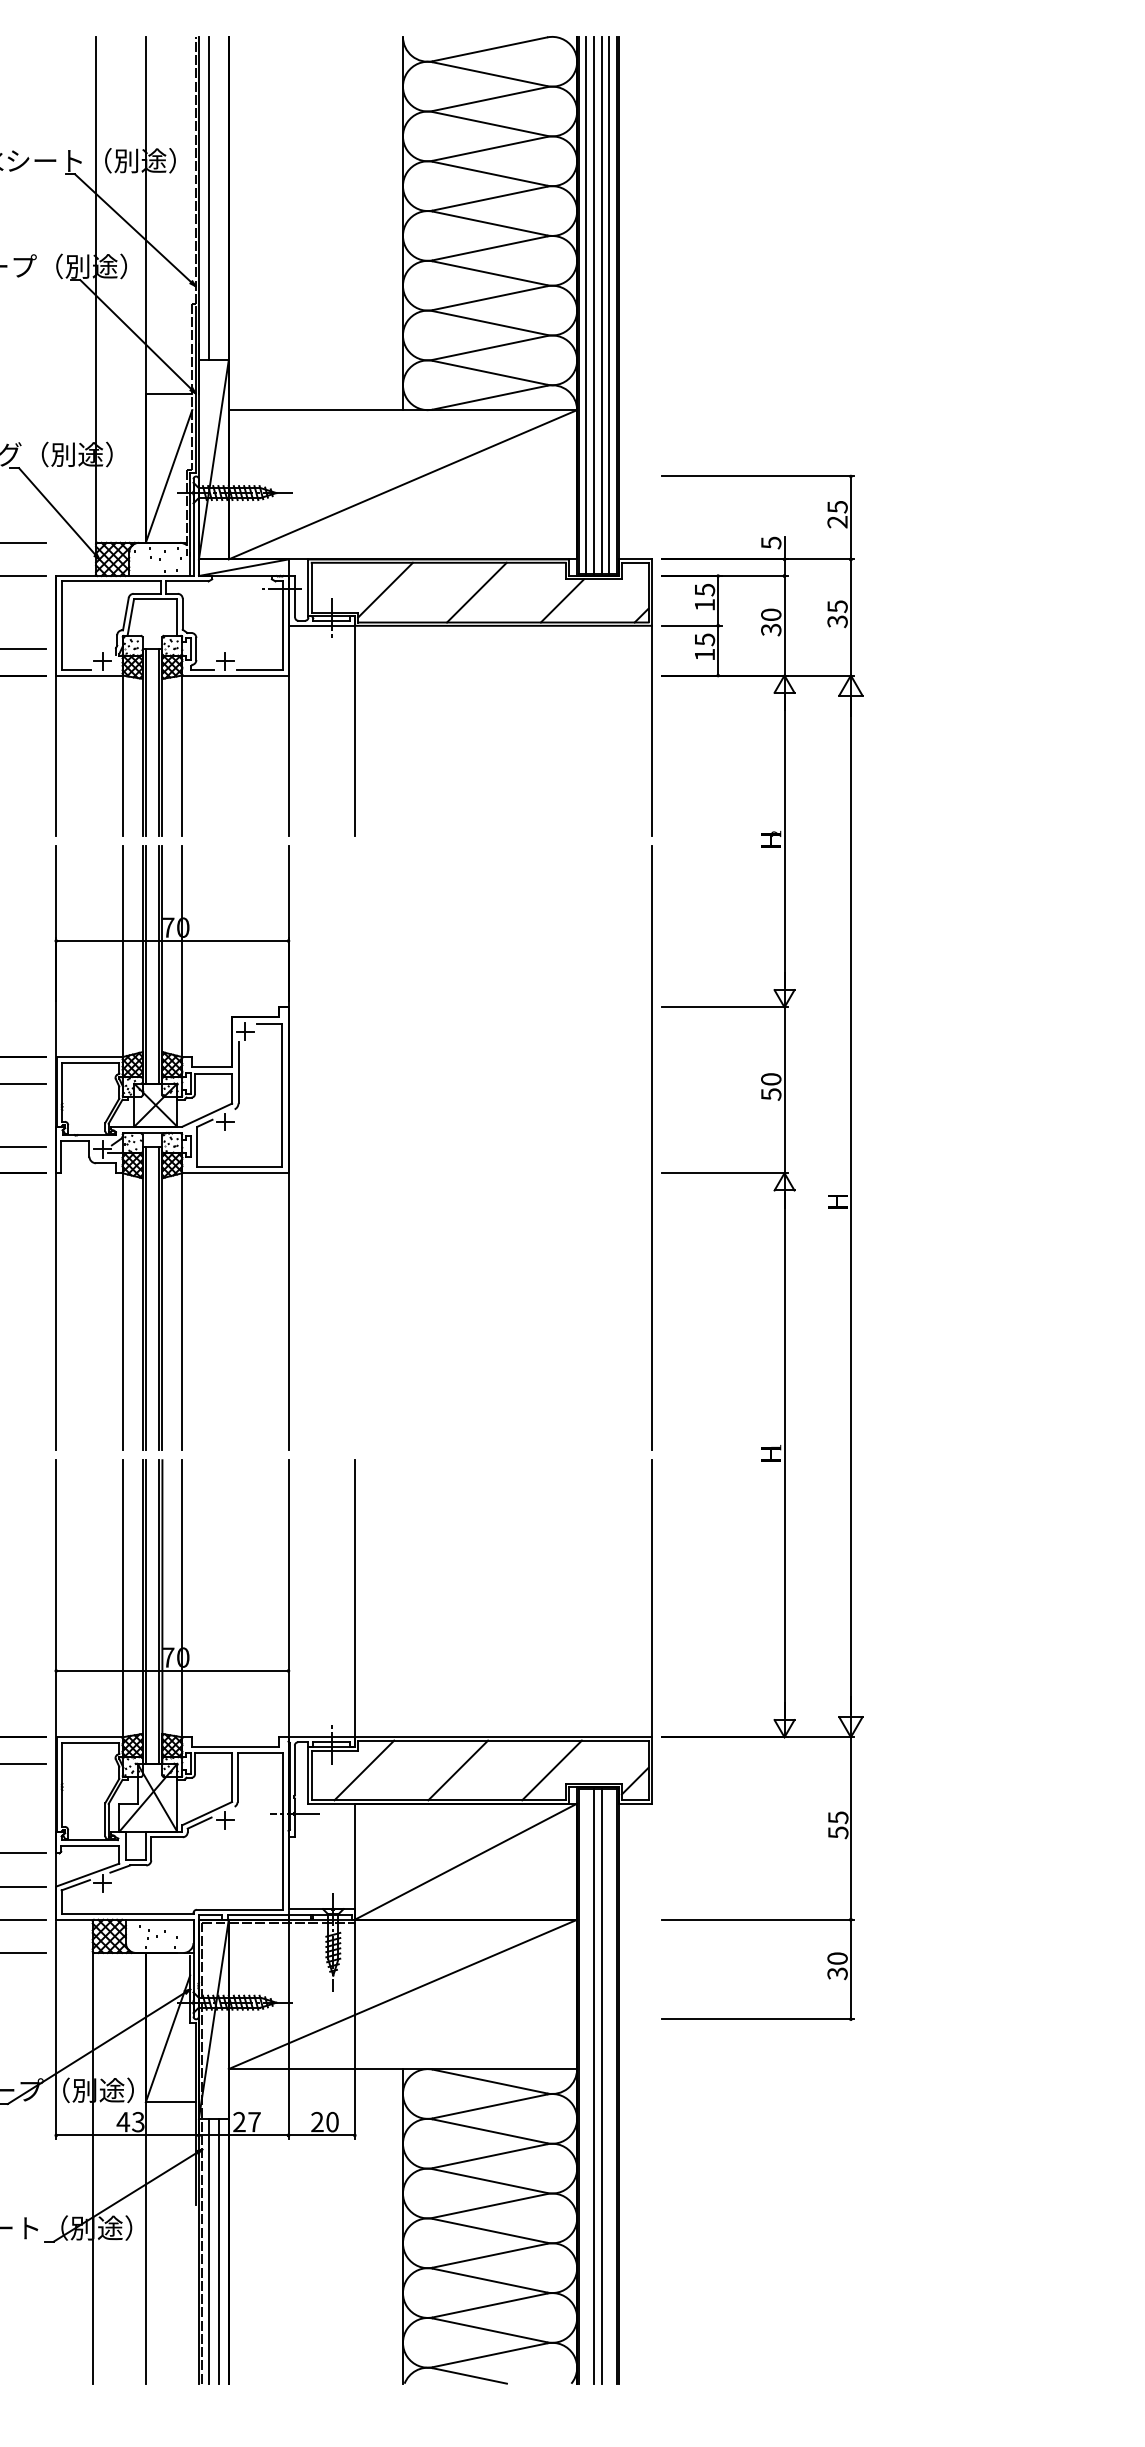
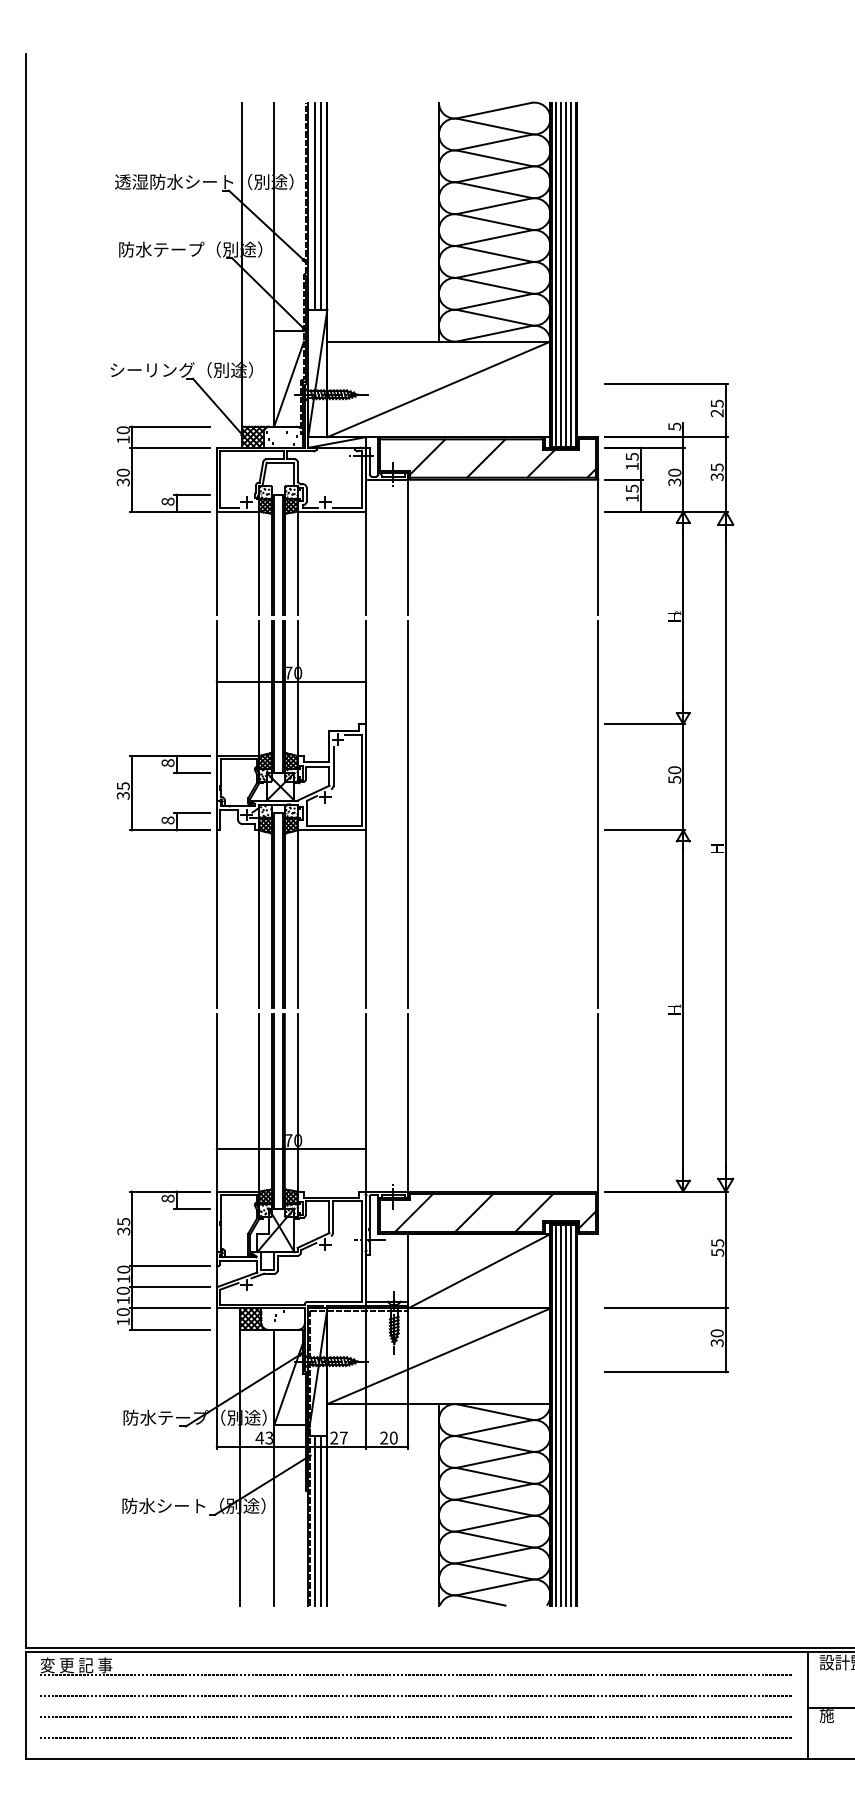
line: (218, 197) -> (320, 205), added
line: (355, 1148) -> (408, 814), added
line: (586, 2085) -> (556, 1414), added
line: (610, 2085) -> (571, 1414), added

